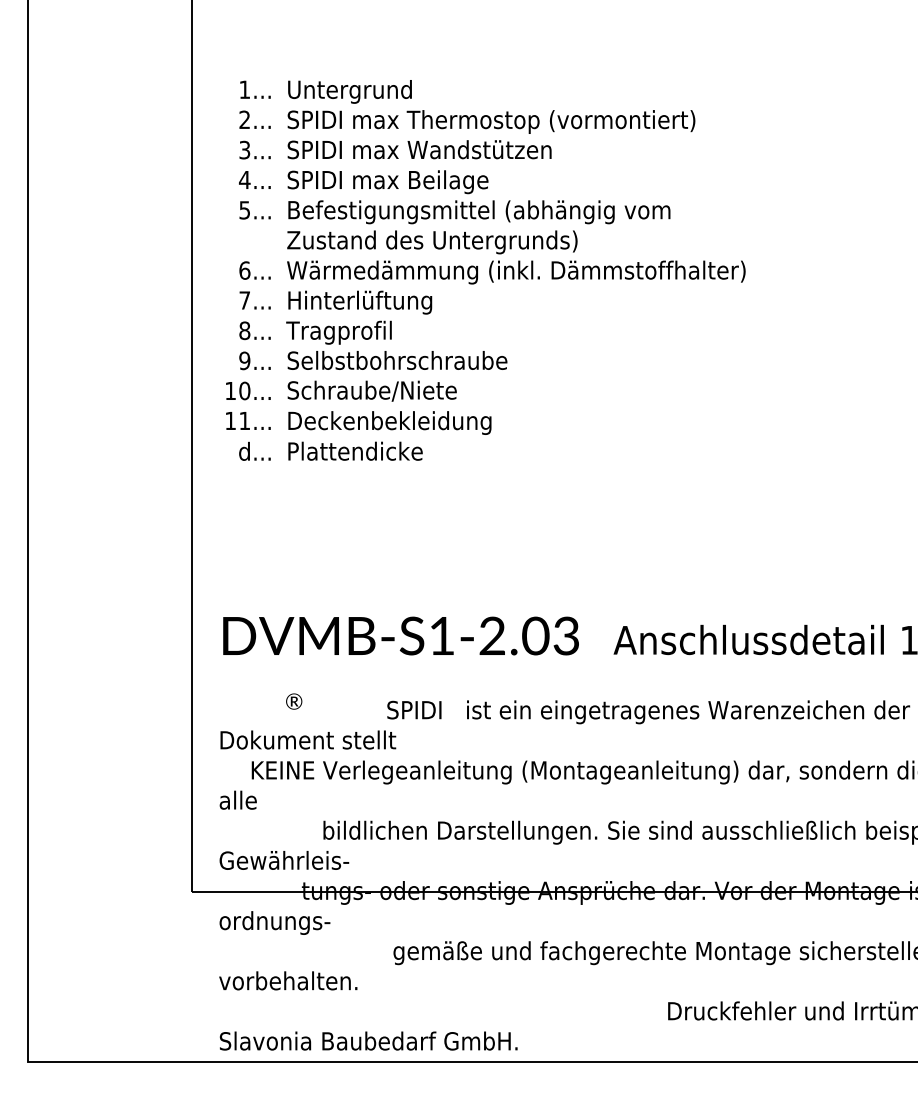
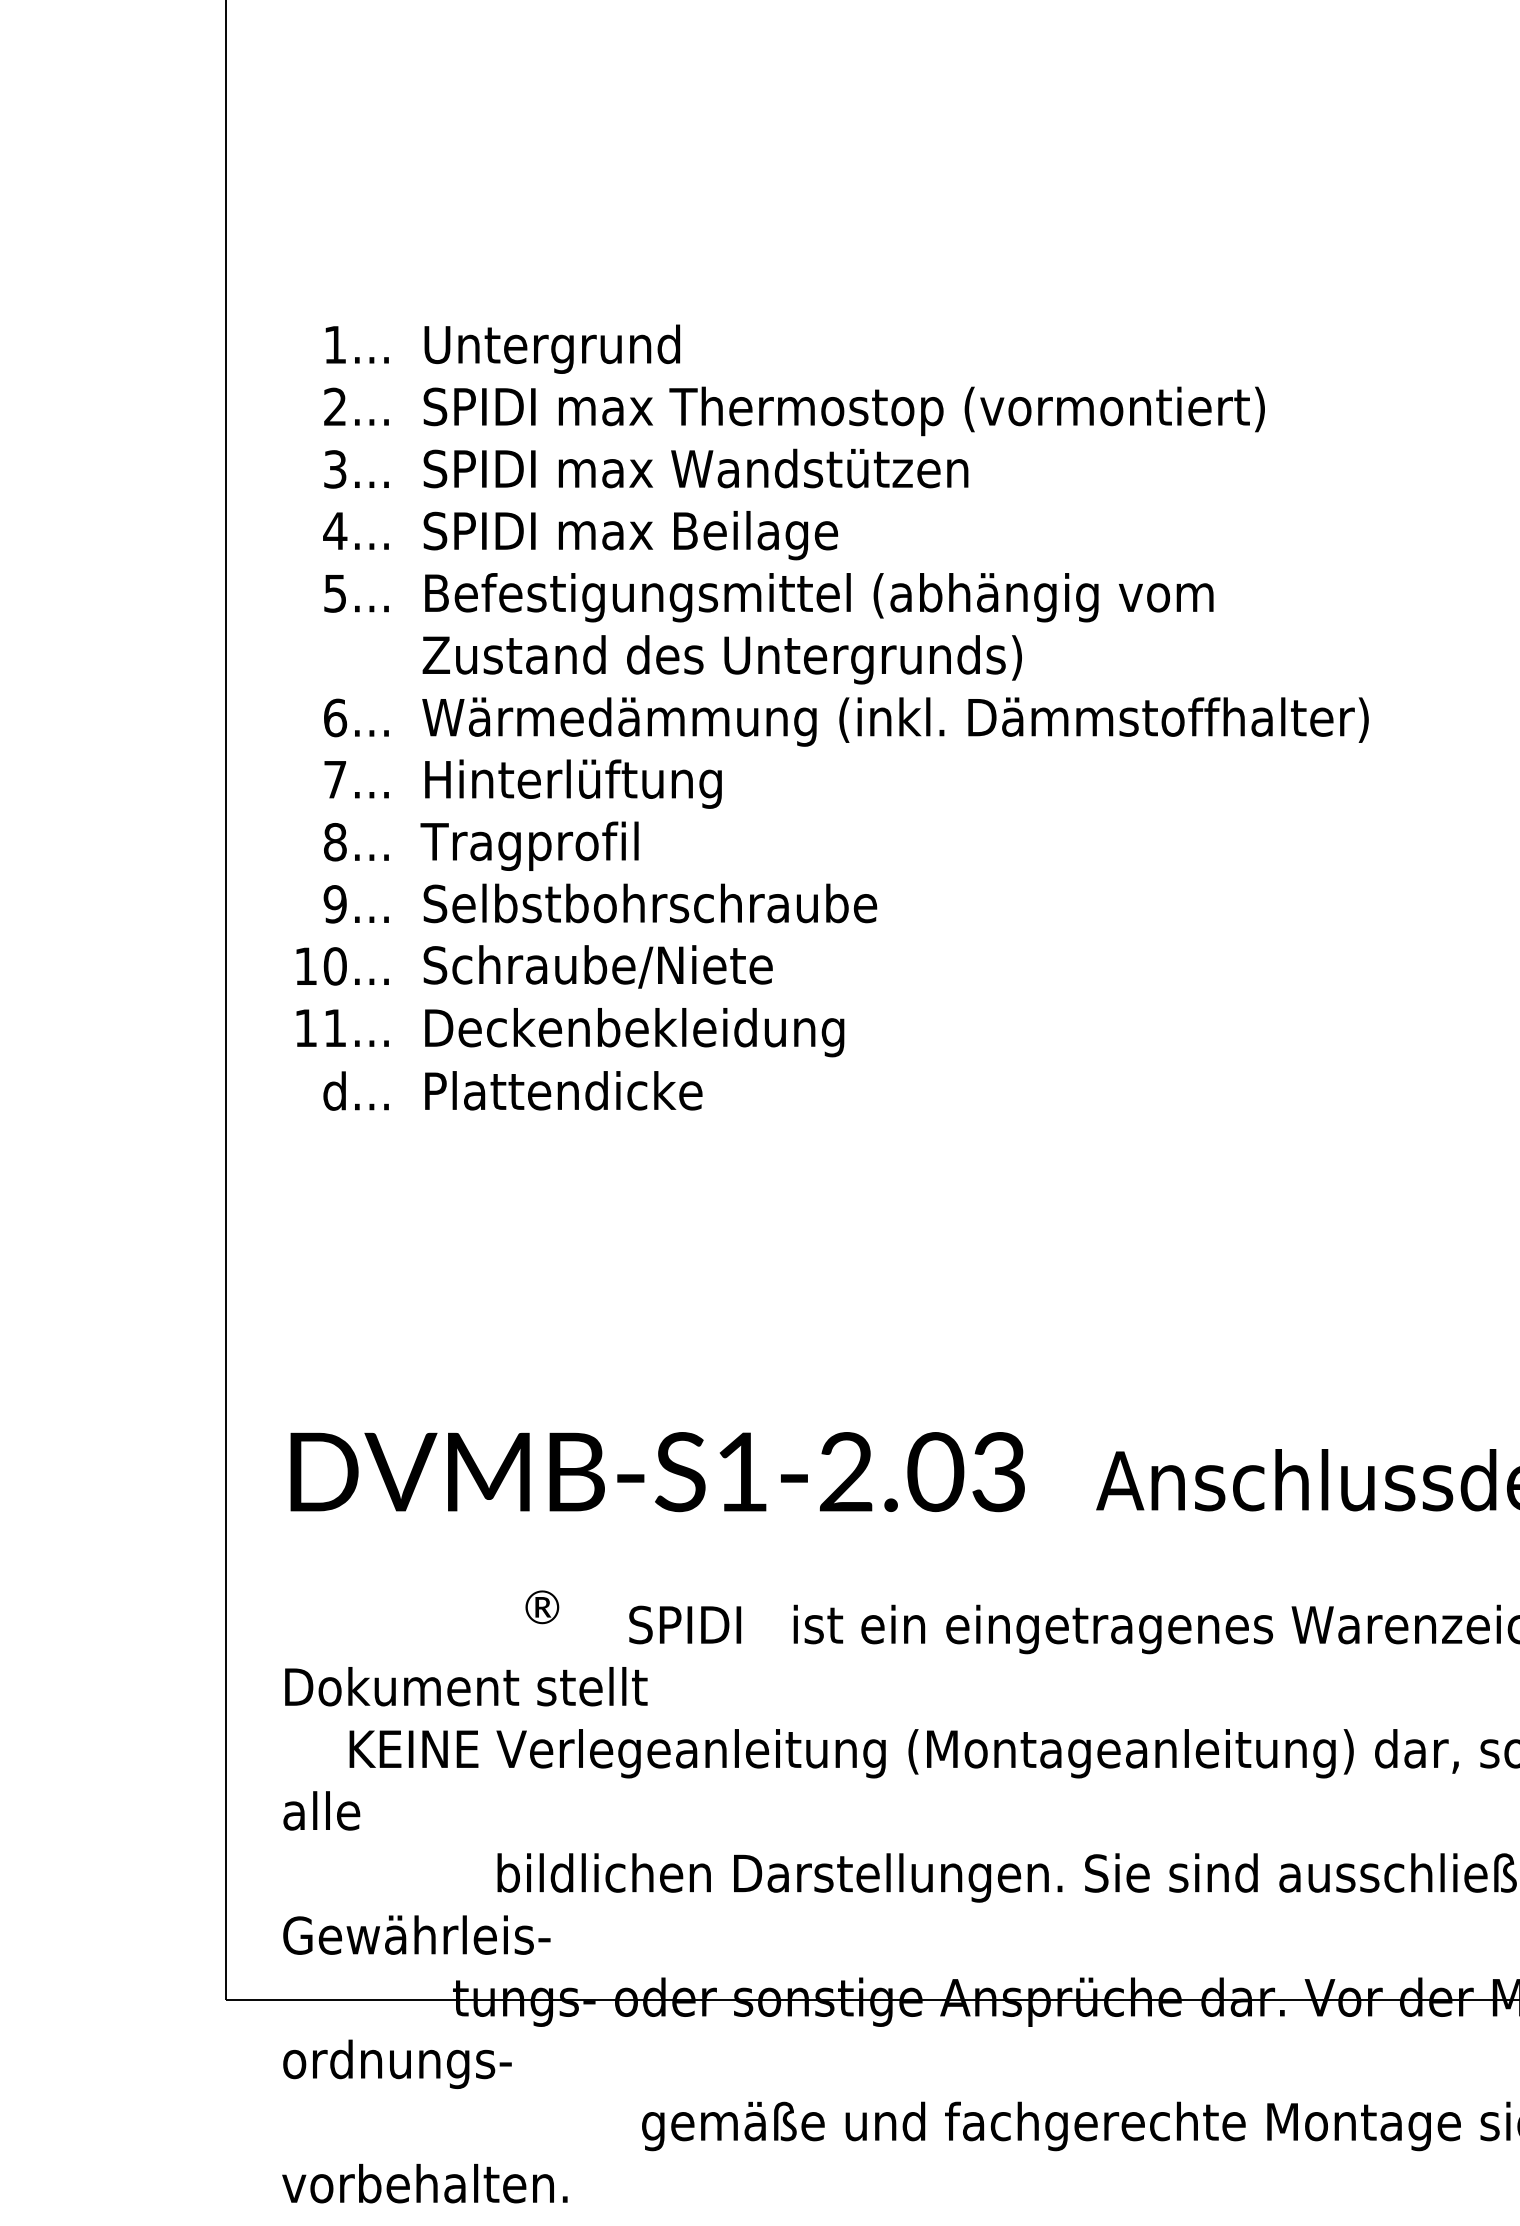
text: (294, 701) -> (543, 1607), moved

